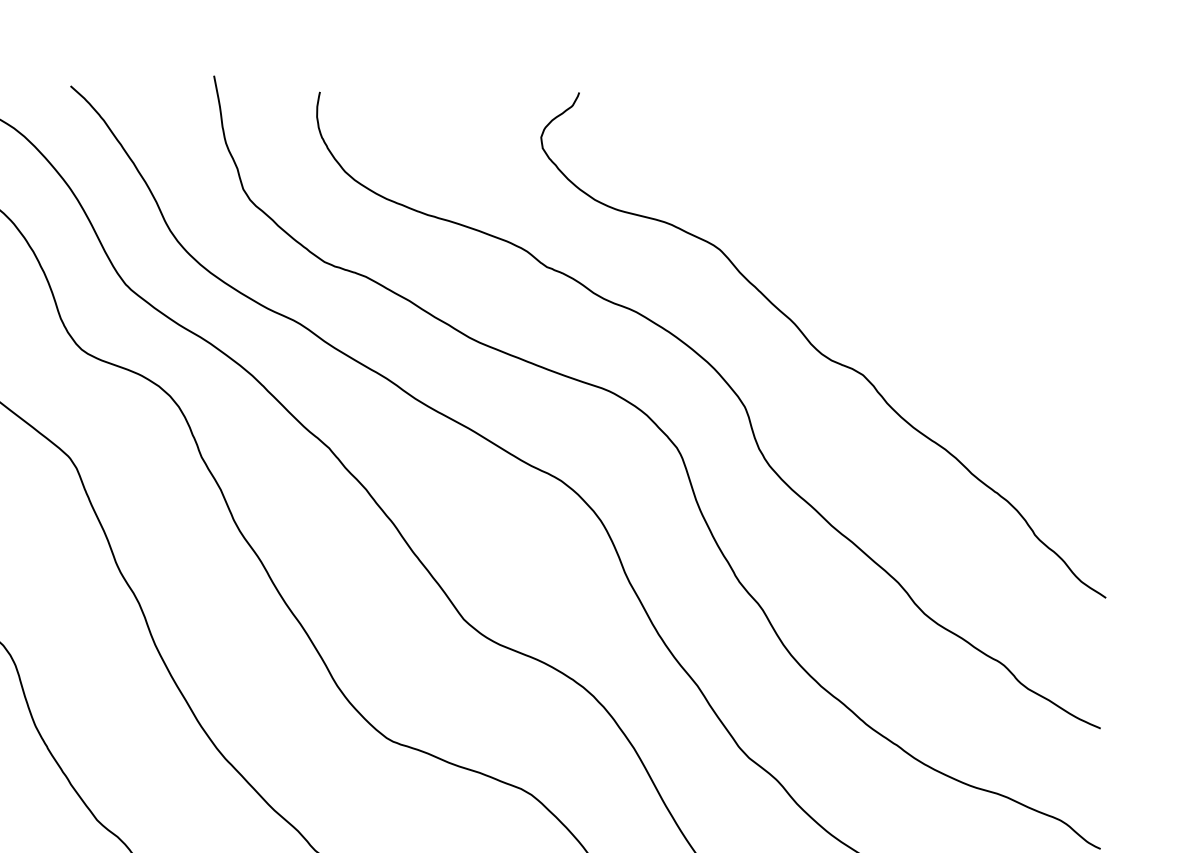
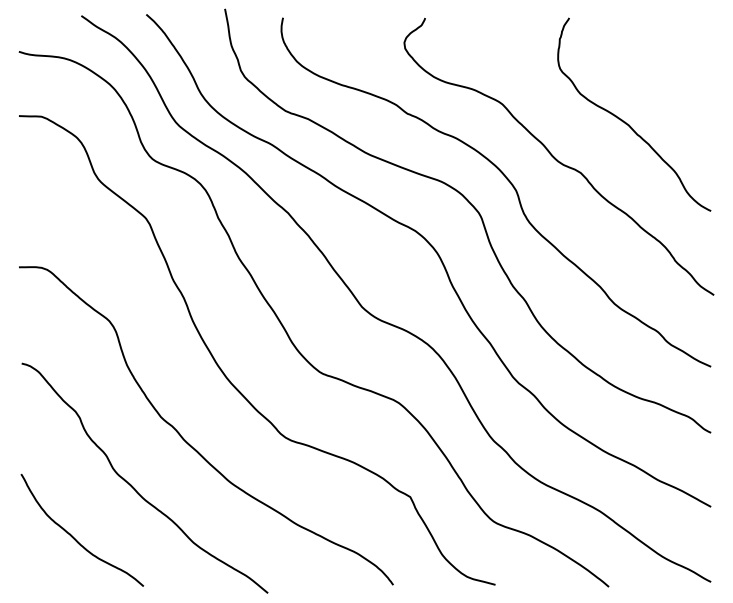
curve: (951, 286) -> (629, 124), added

